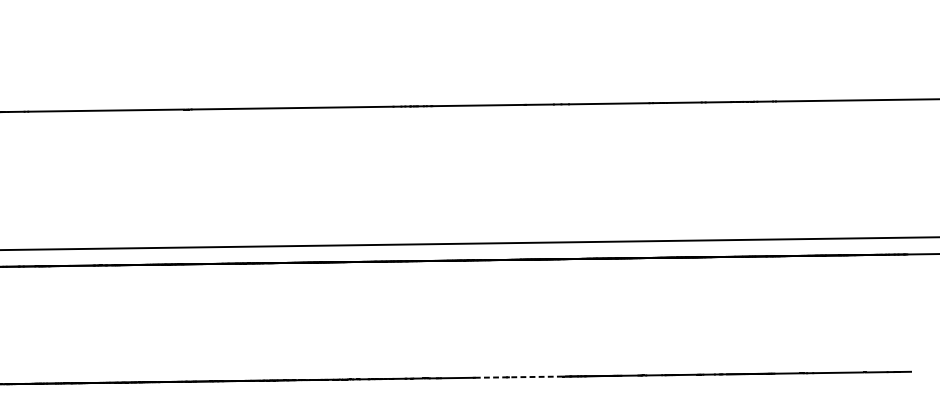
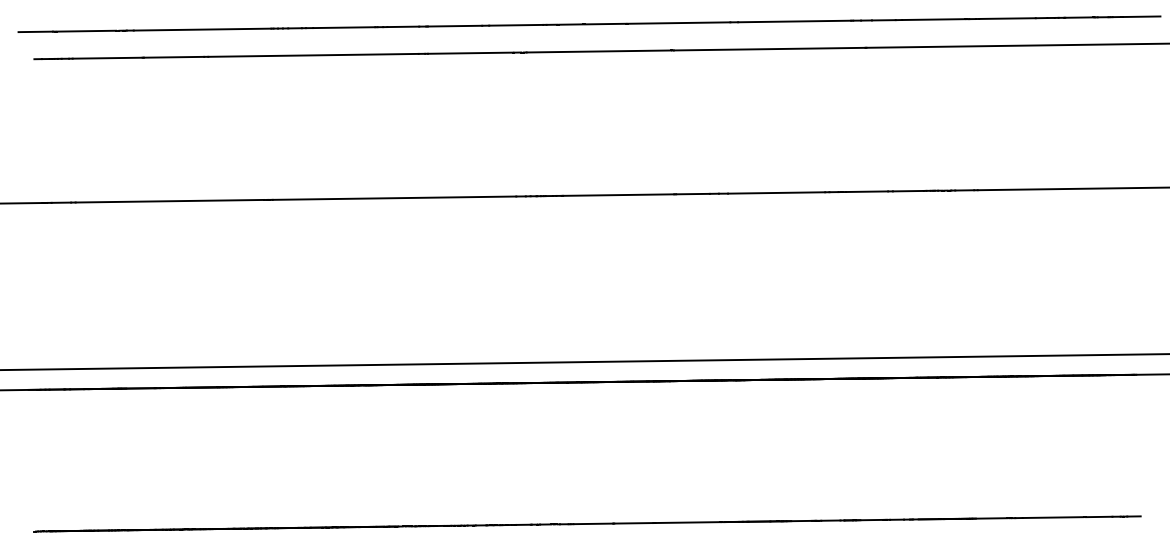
line: (518, 376) -> (666, 522), dashed -> solid

